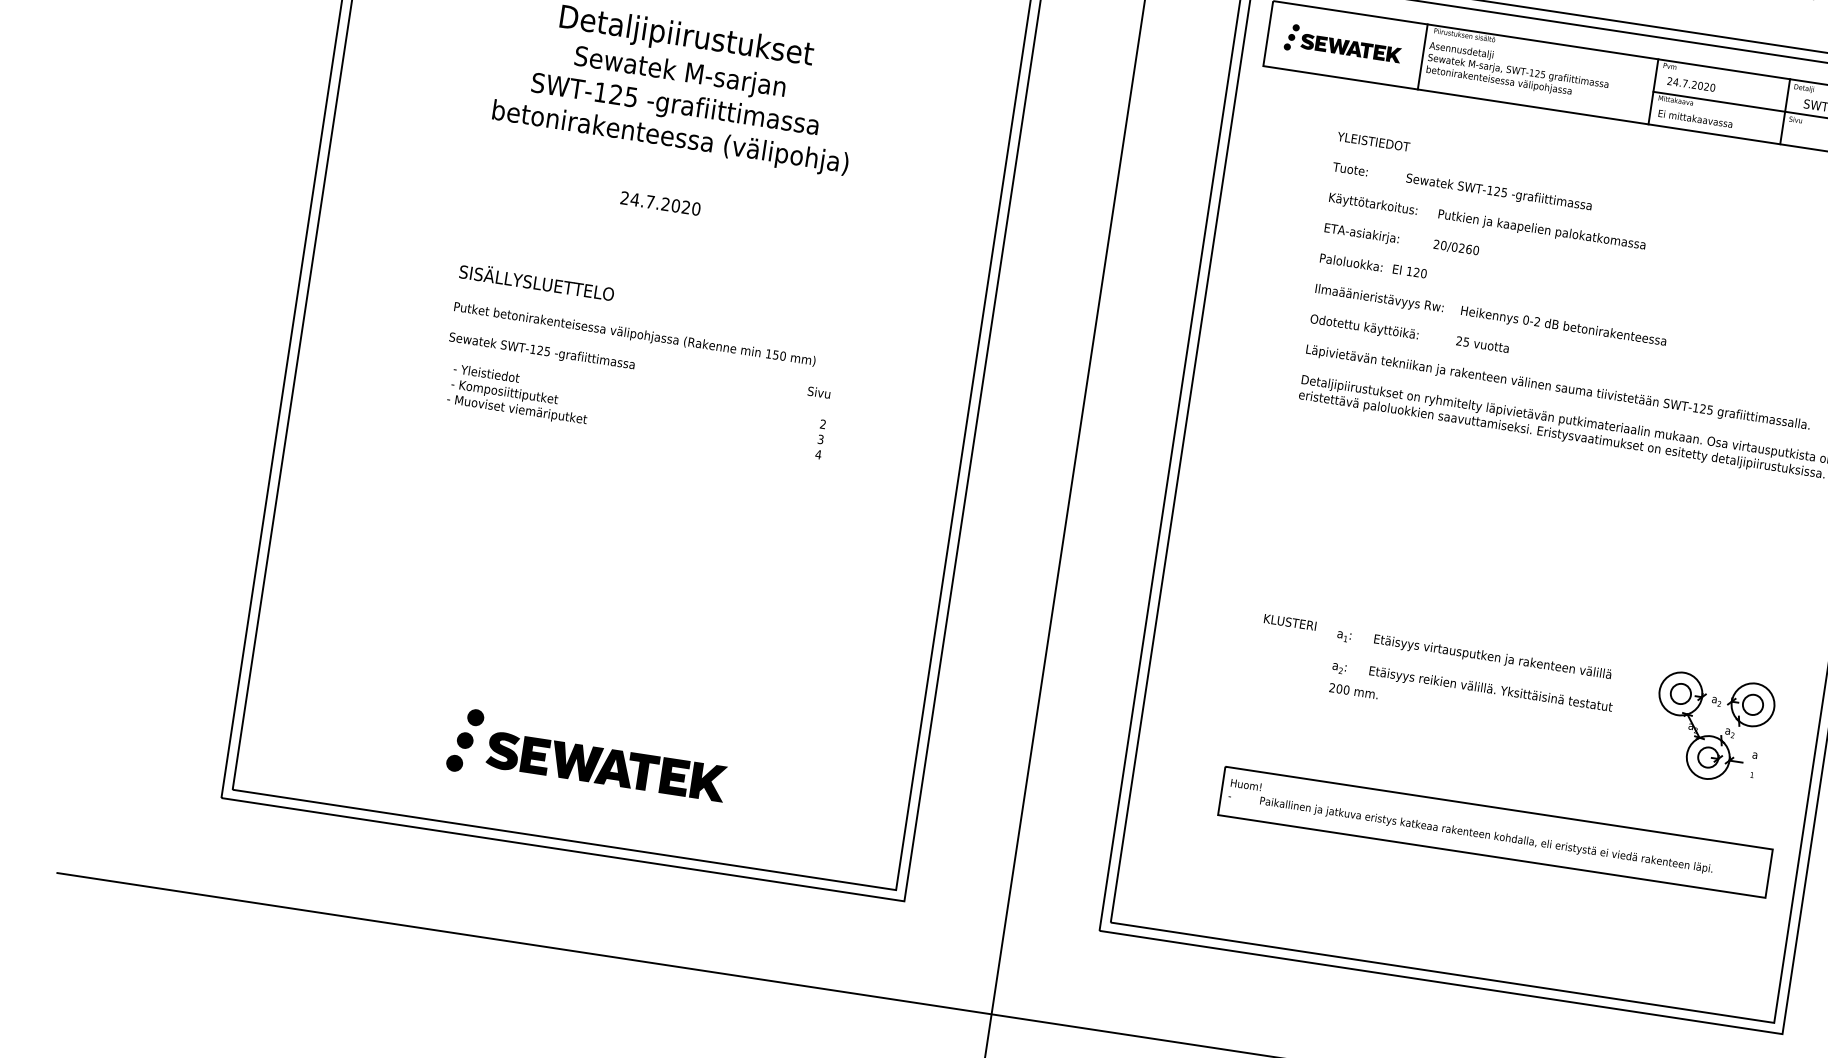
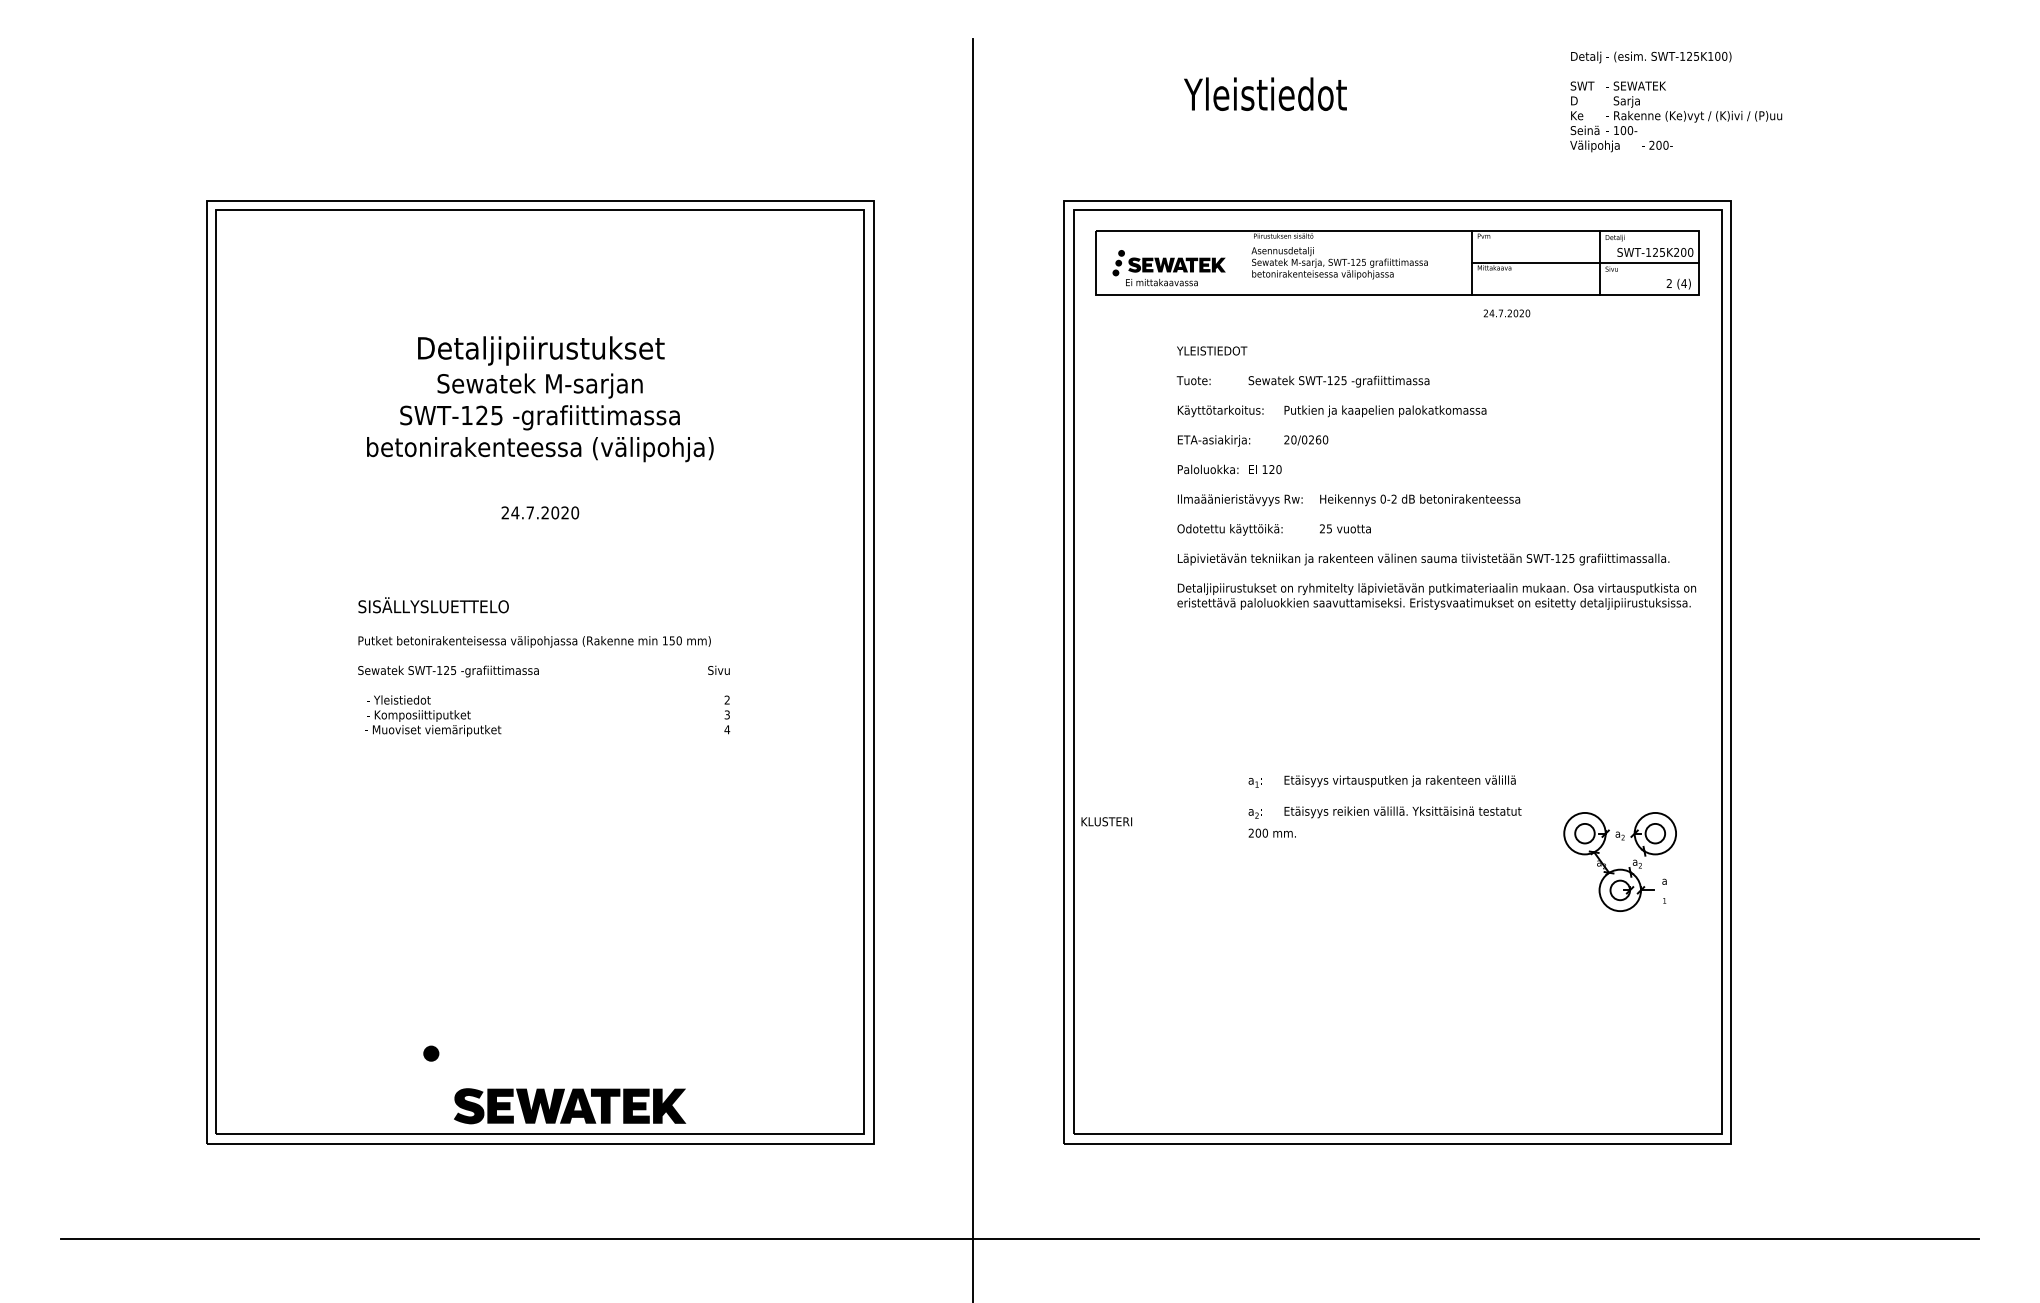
line: (1422, 56) -> (1246, 262), removed
text: (1690, 84) -> (1506, 313), moved
text: (1695, 118) -> (1161, 282), moved
text: (1290, 622) -> (1106, 821), moved
text: (1472, 681) -> (1384, 806), moved
fill: (475, 717) -> (437, 1030), removed
fill: (454, 762) -> (424, 1076), removed
part: (607, 767) -> (570, 1106), moved
part: (1495, 832) -> (1427, 992), removed

